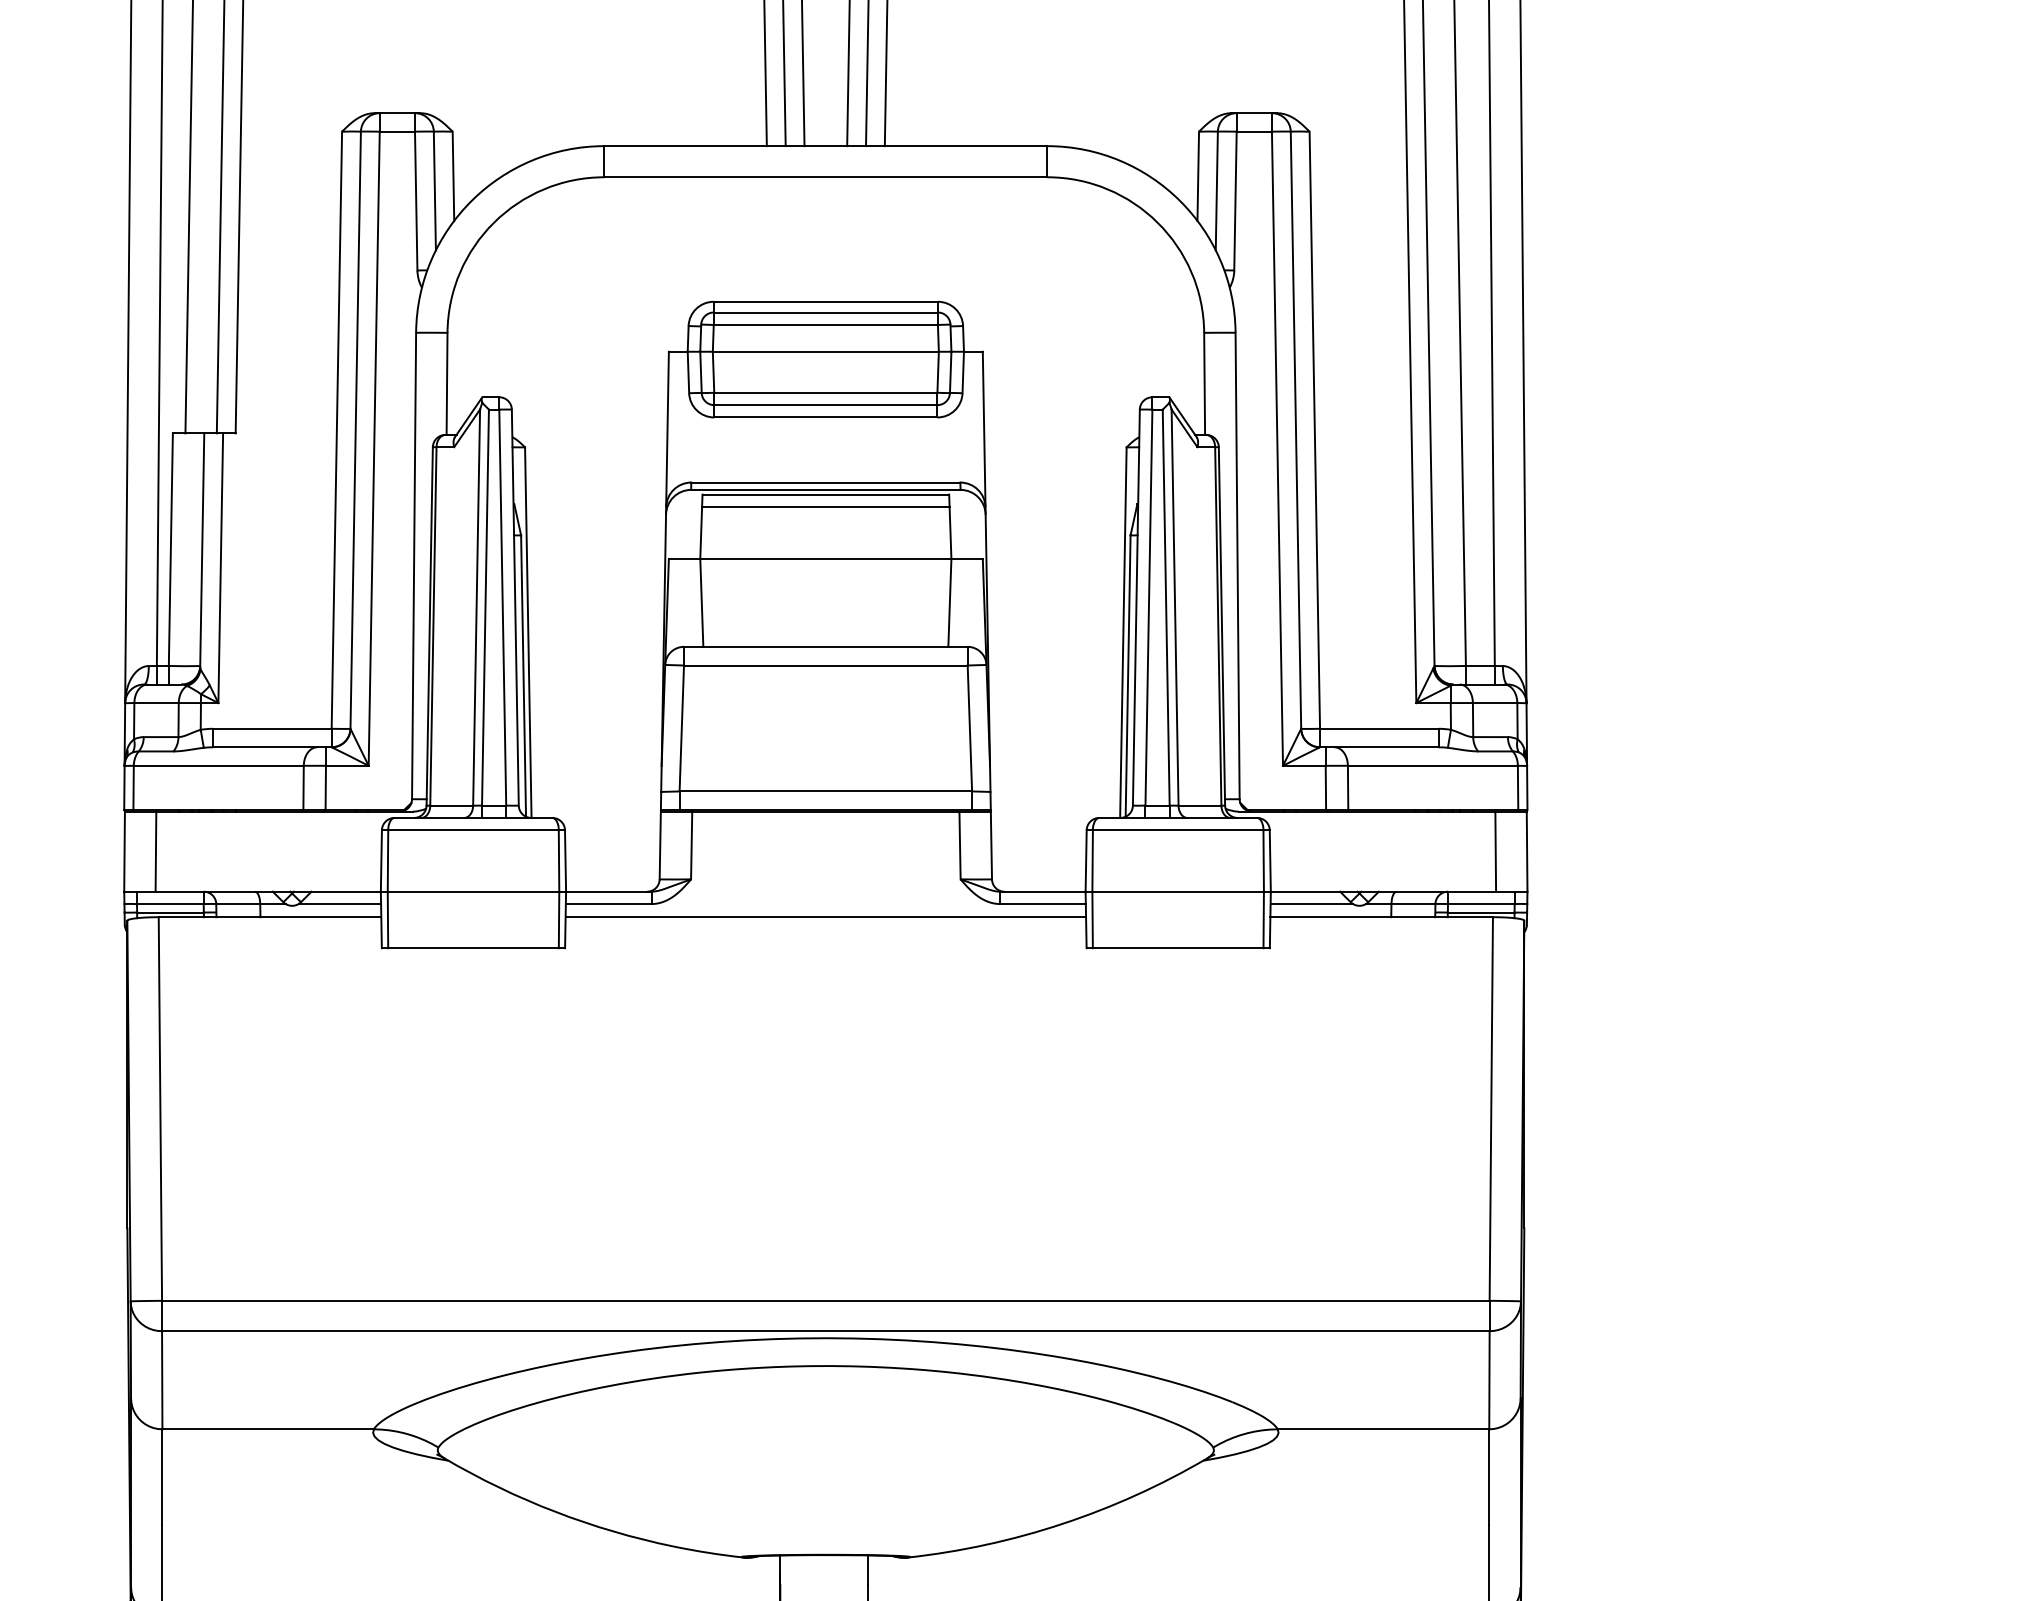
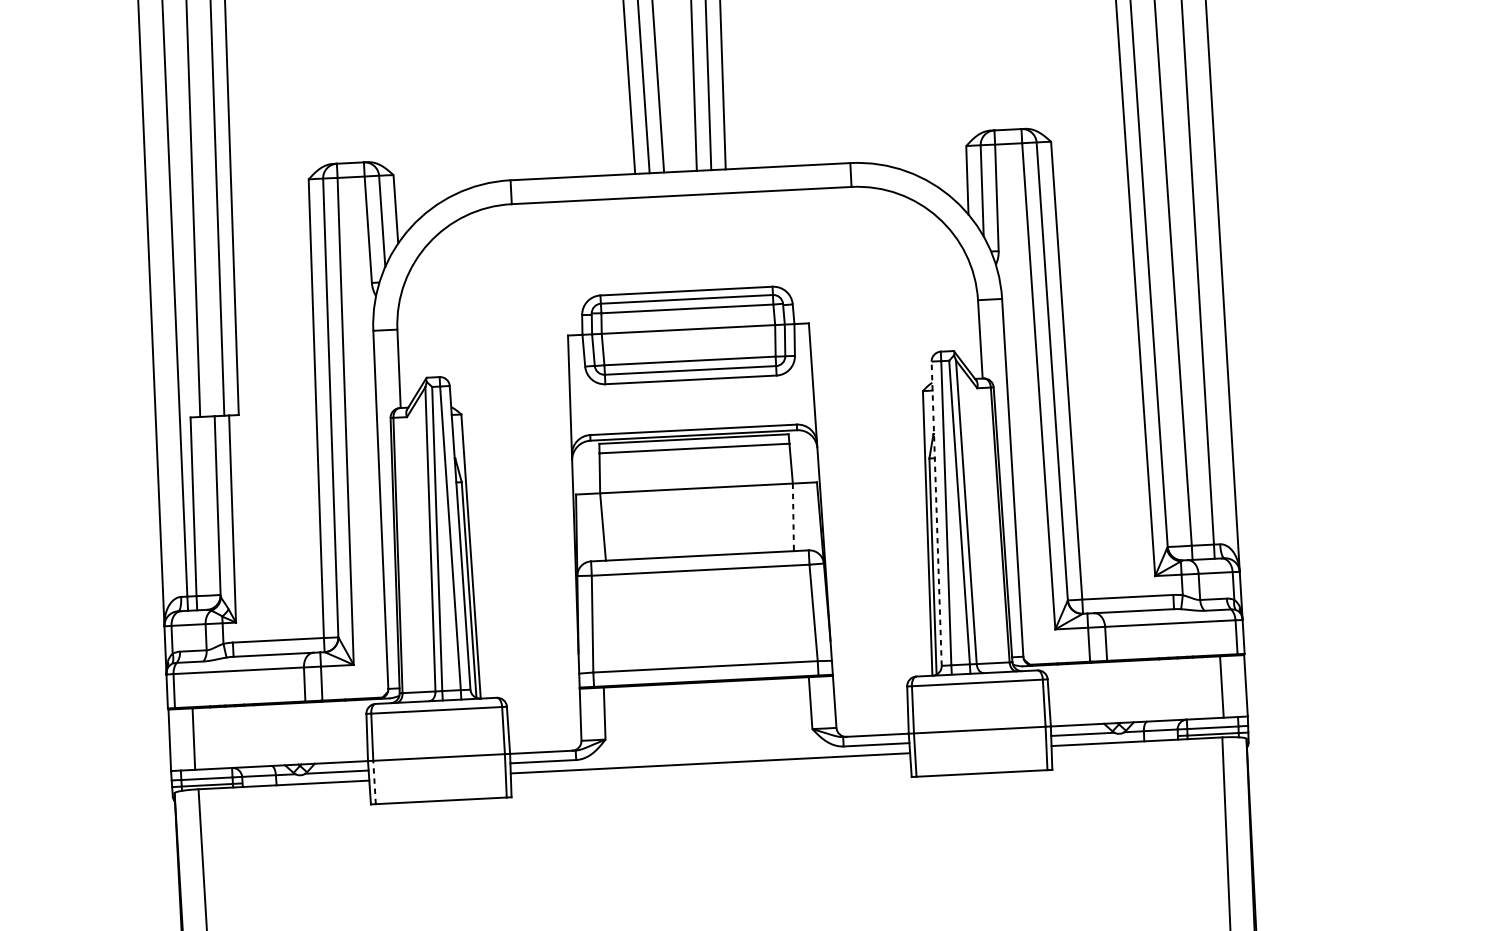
line: (949, 602) -> (793, 517), solid -> dashed
line: (1136, 607) -> (936, 513), solid -> dashed
line: (387, 919) -> (374, 782), solid -> dashed

